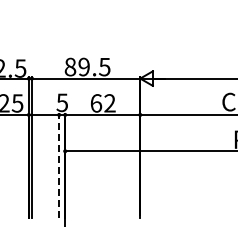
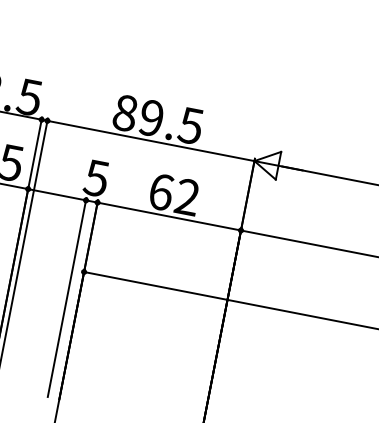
line: (59, 165) -> (67, 297), dashed -> solid

